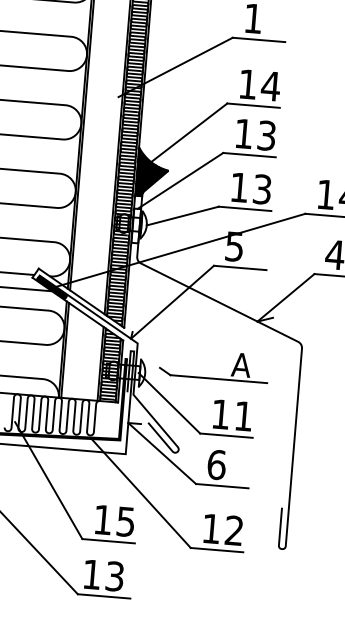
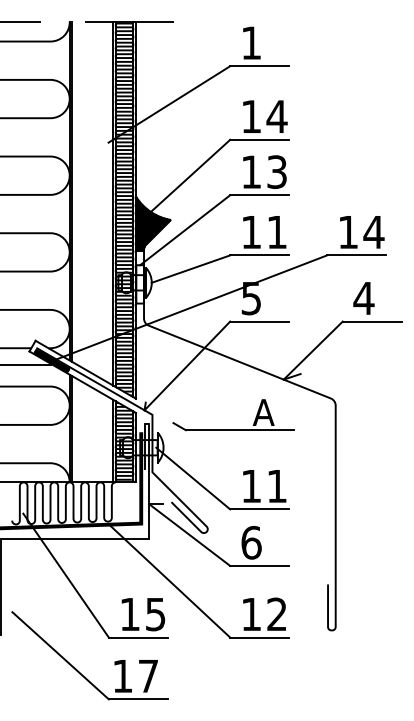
text: (261, 189) -> (276, 232), 13 -> 11
part: (213, 378) -> (233, 429), moved
text: (114, 576) -> (148, 676), 13 -> 17

